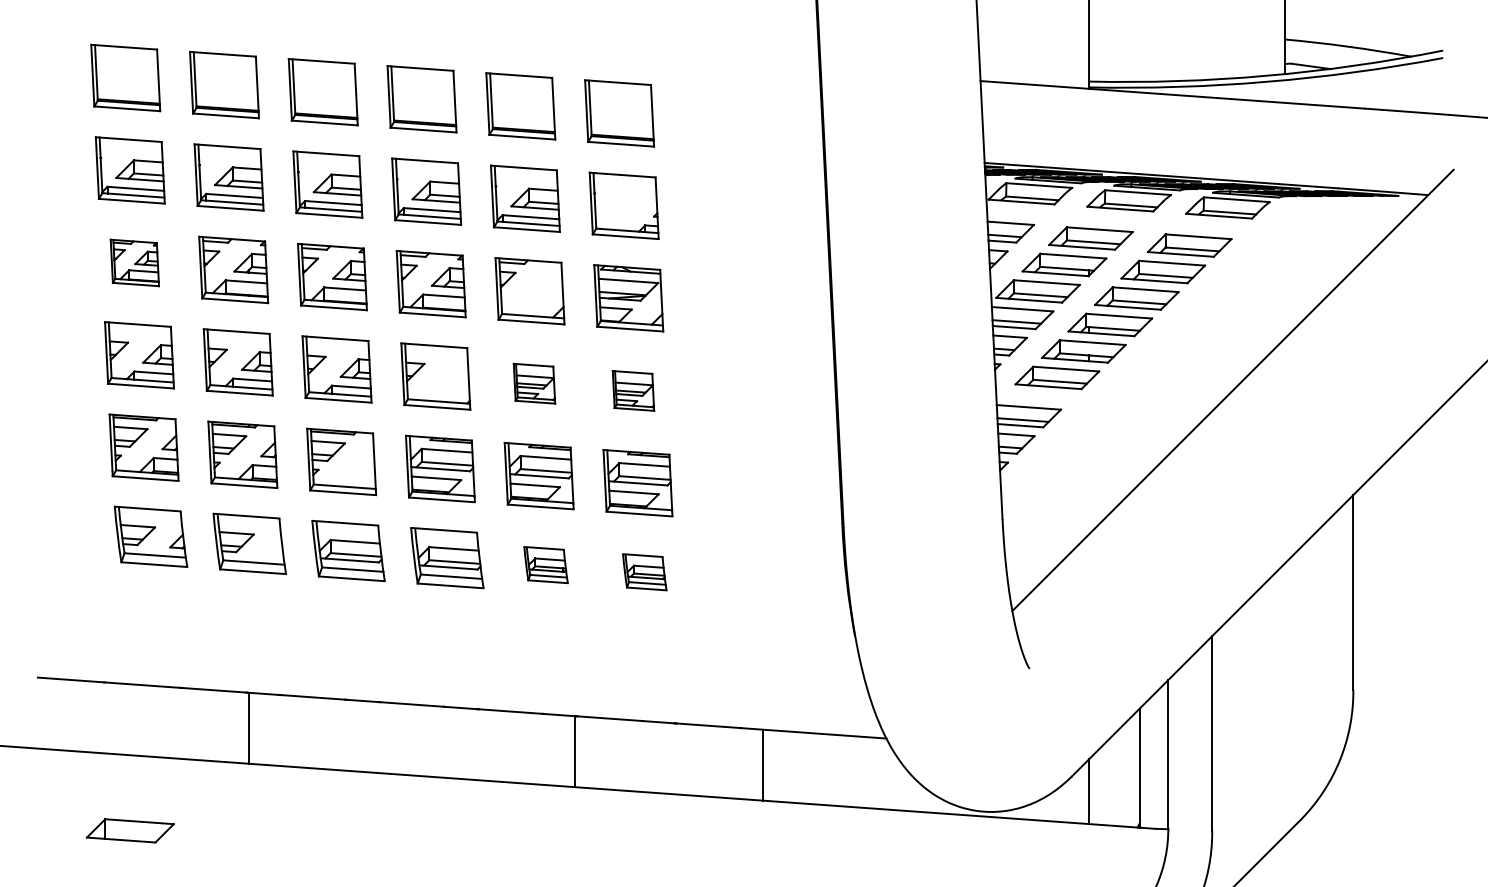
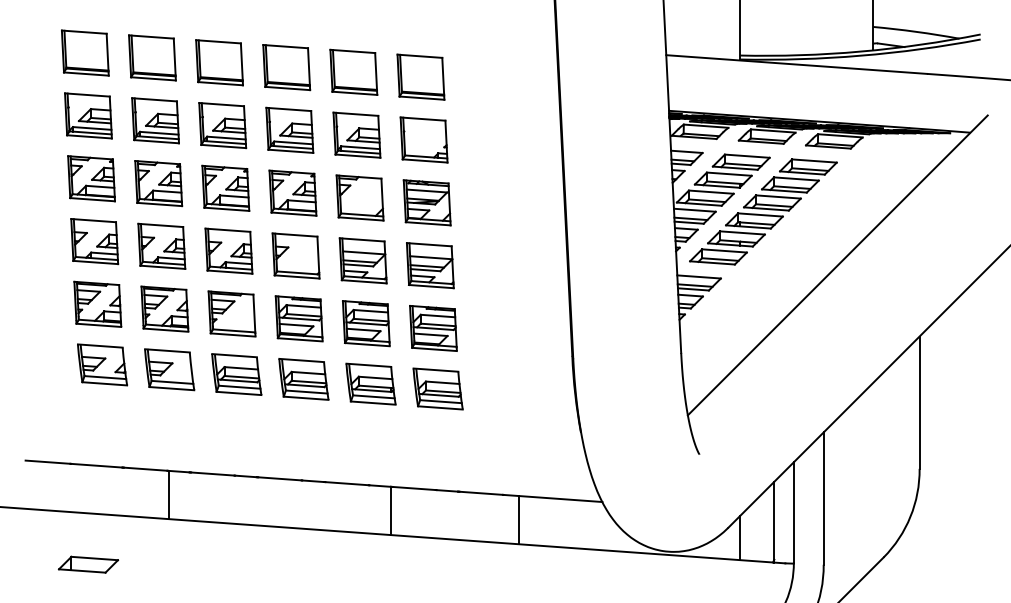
part: (134, 262) -> (91, 178), size x1.43
part: (533, 383) -> (362, 260), size x1.67
part: (633, 390) -> (430, 265), size x1.67
part: (545, 564) -> (370, 383), size x1.67
part: (643, 571) -> (437, 388), size x1.67

